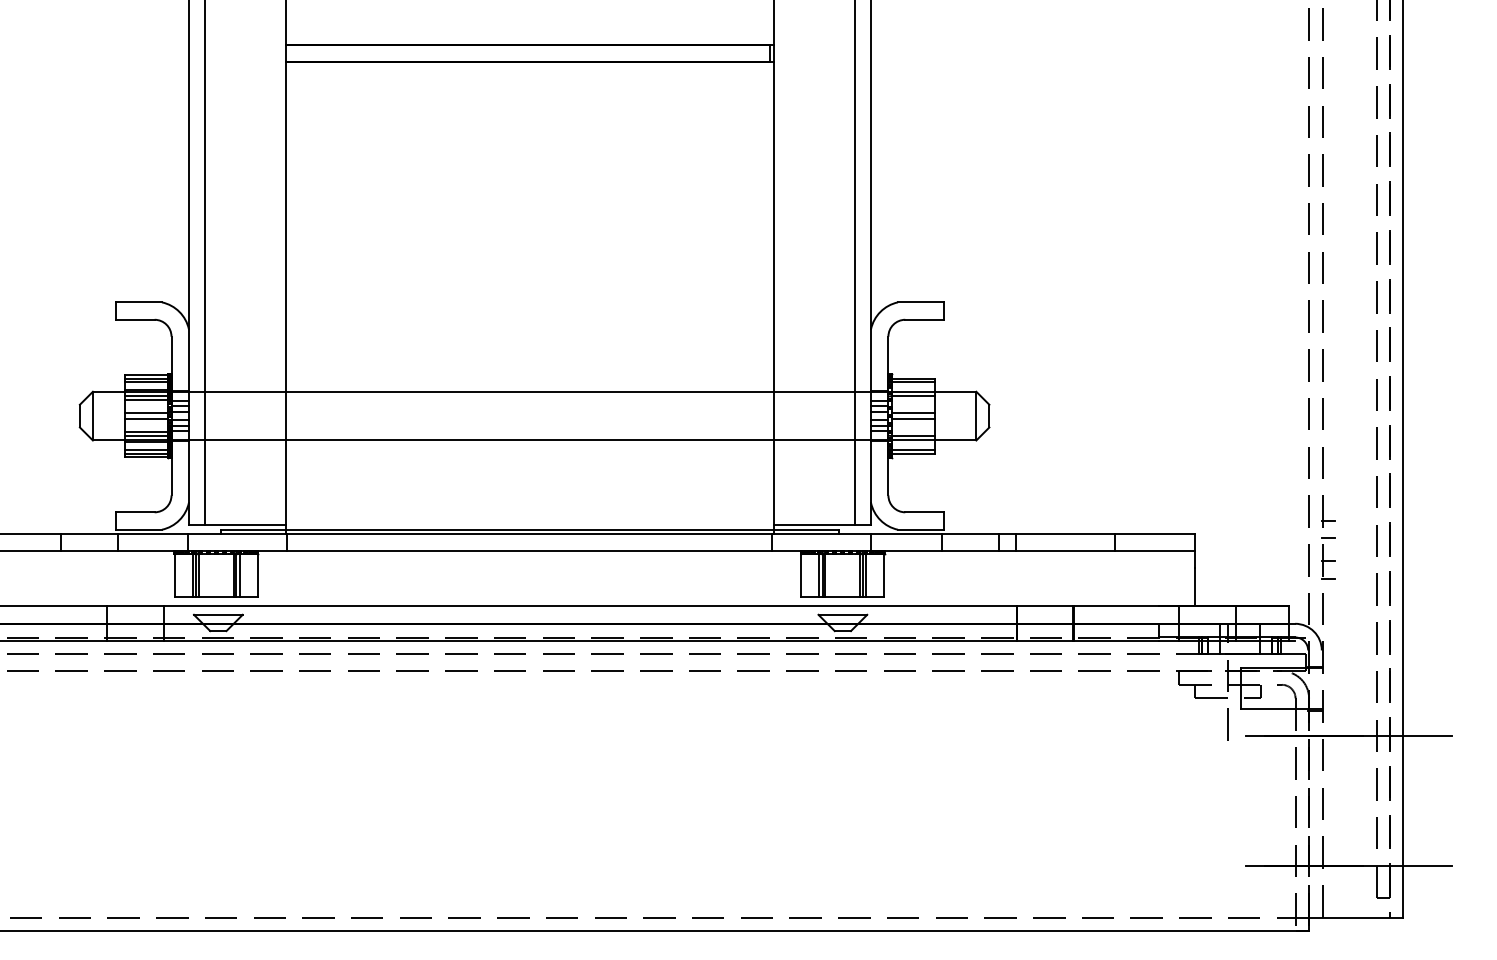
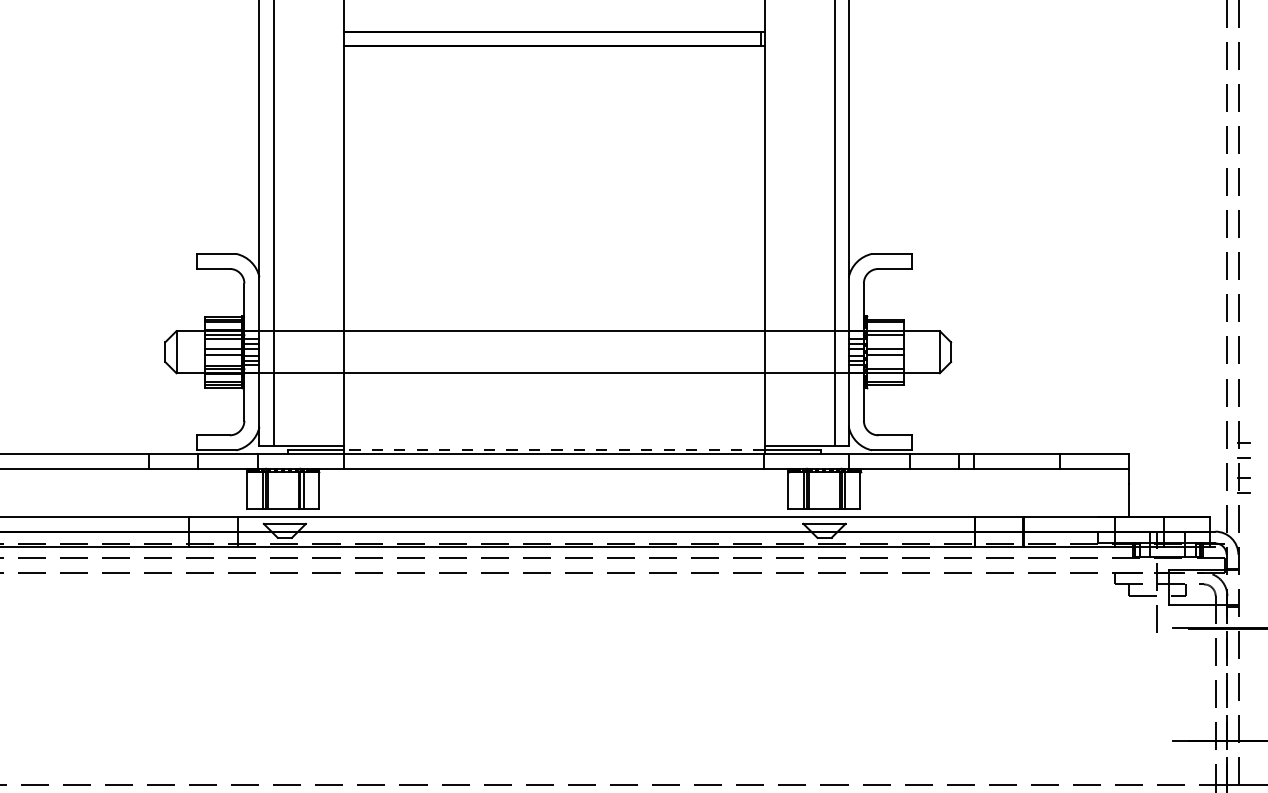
line: (529, 529) -> (553, 450), solid -> dashed

